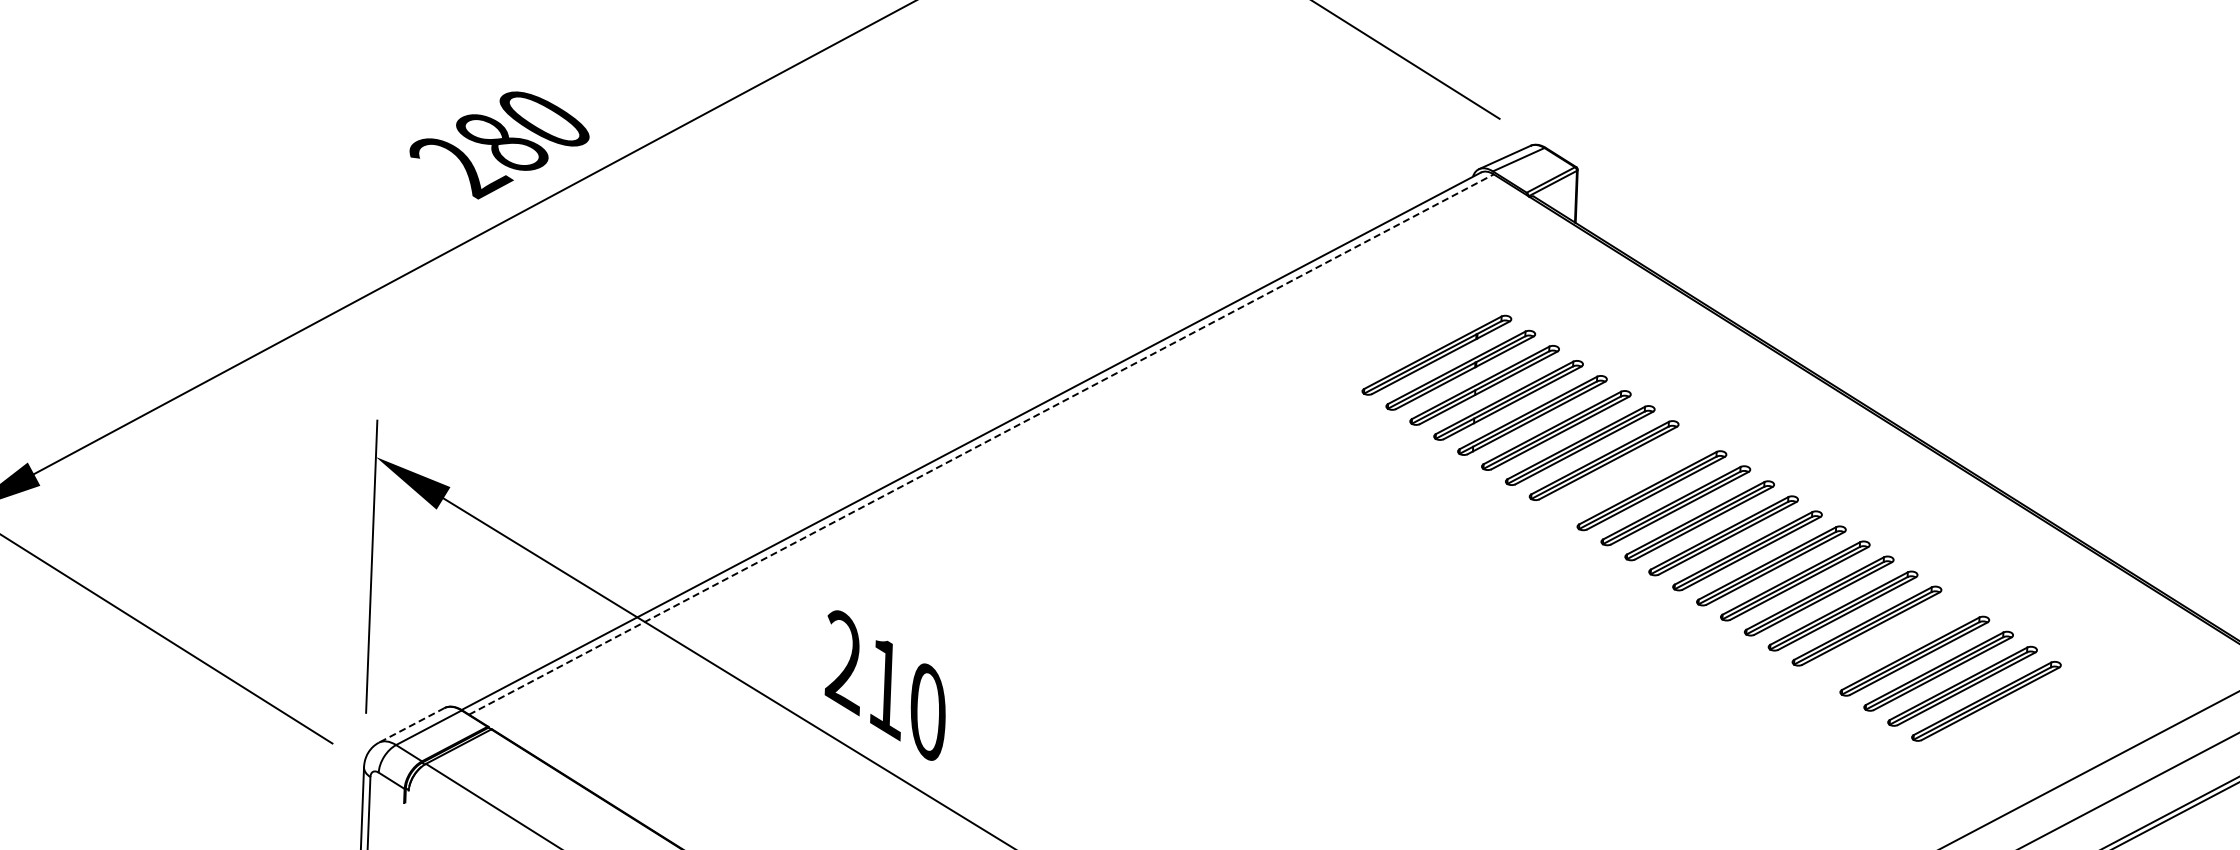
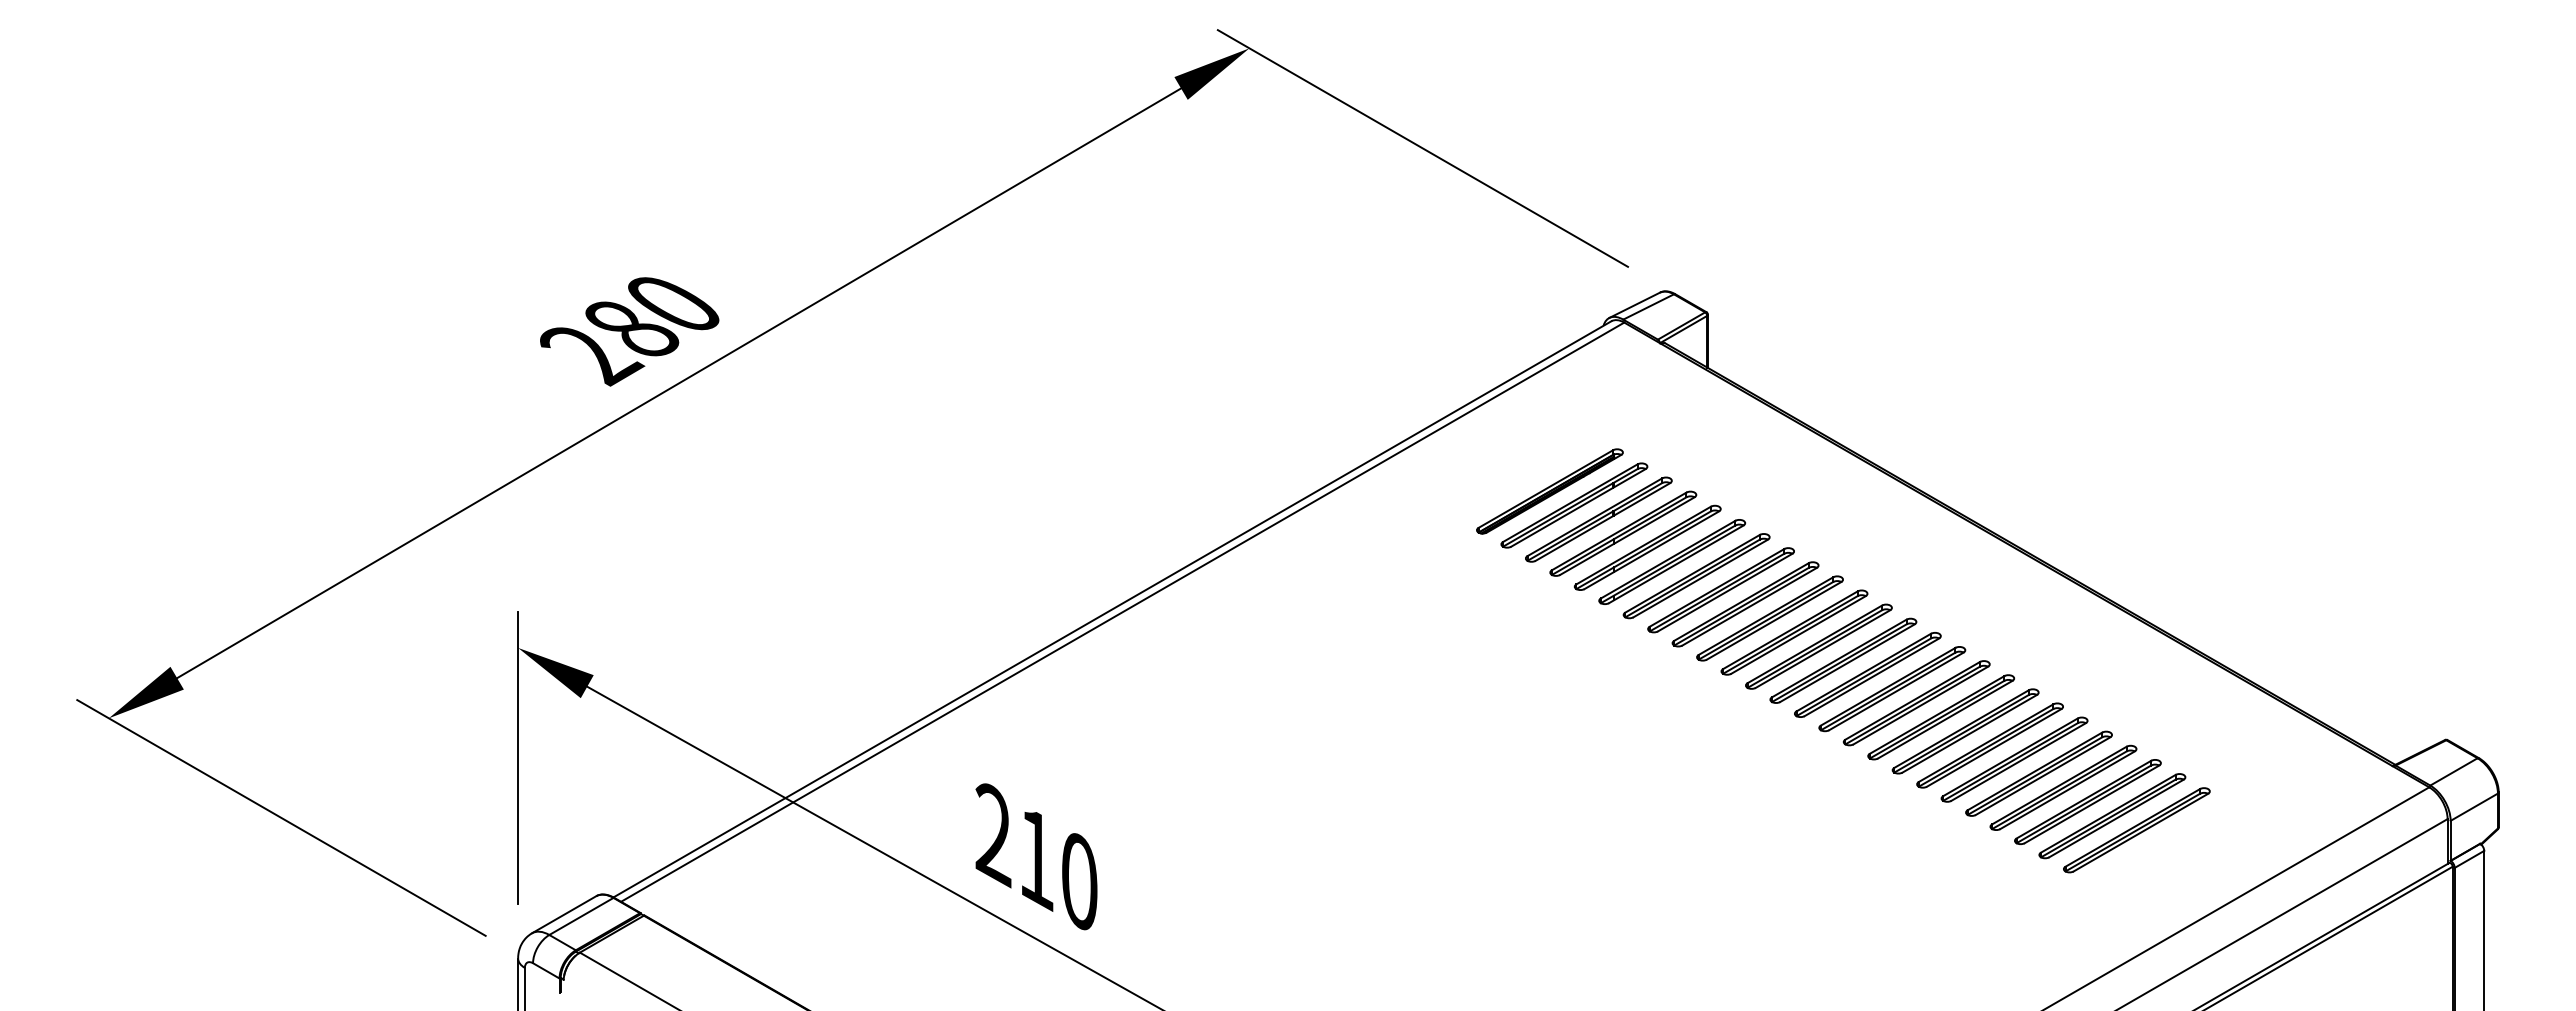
part: (1412, 340) -> (1549, 491), added
line: (982, 443) -> (1123, 611), dashed -> solid
part: (1627, 475) -> (1769, 618), added
part: (1890, 640) -> (2038, 773), added
line: (411, 725) -> (563, 914), dashed -> solid

